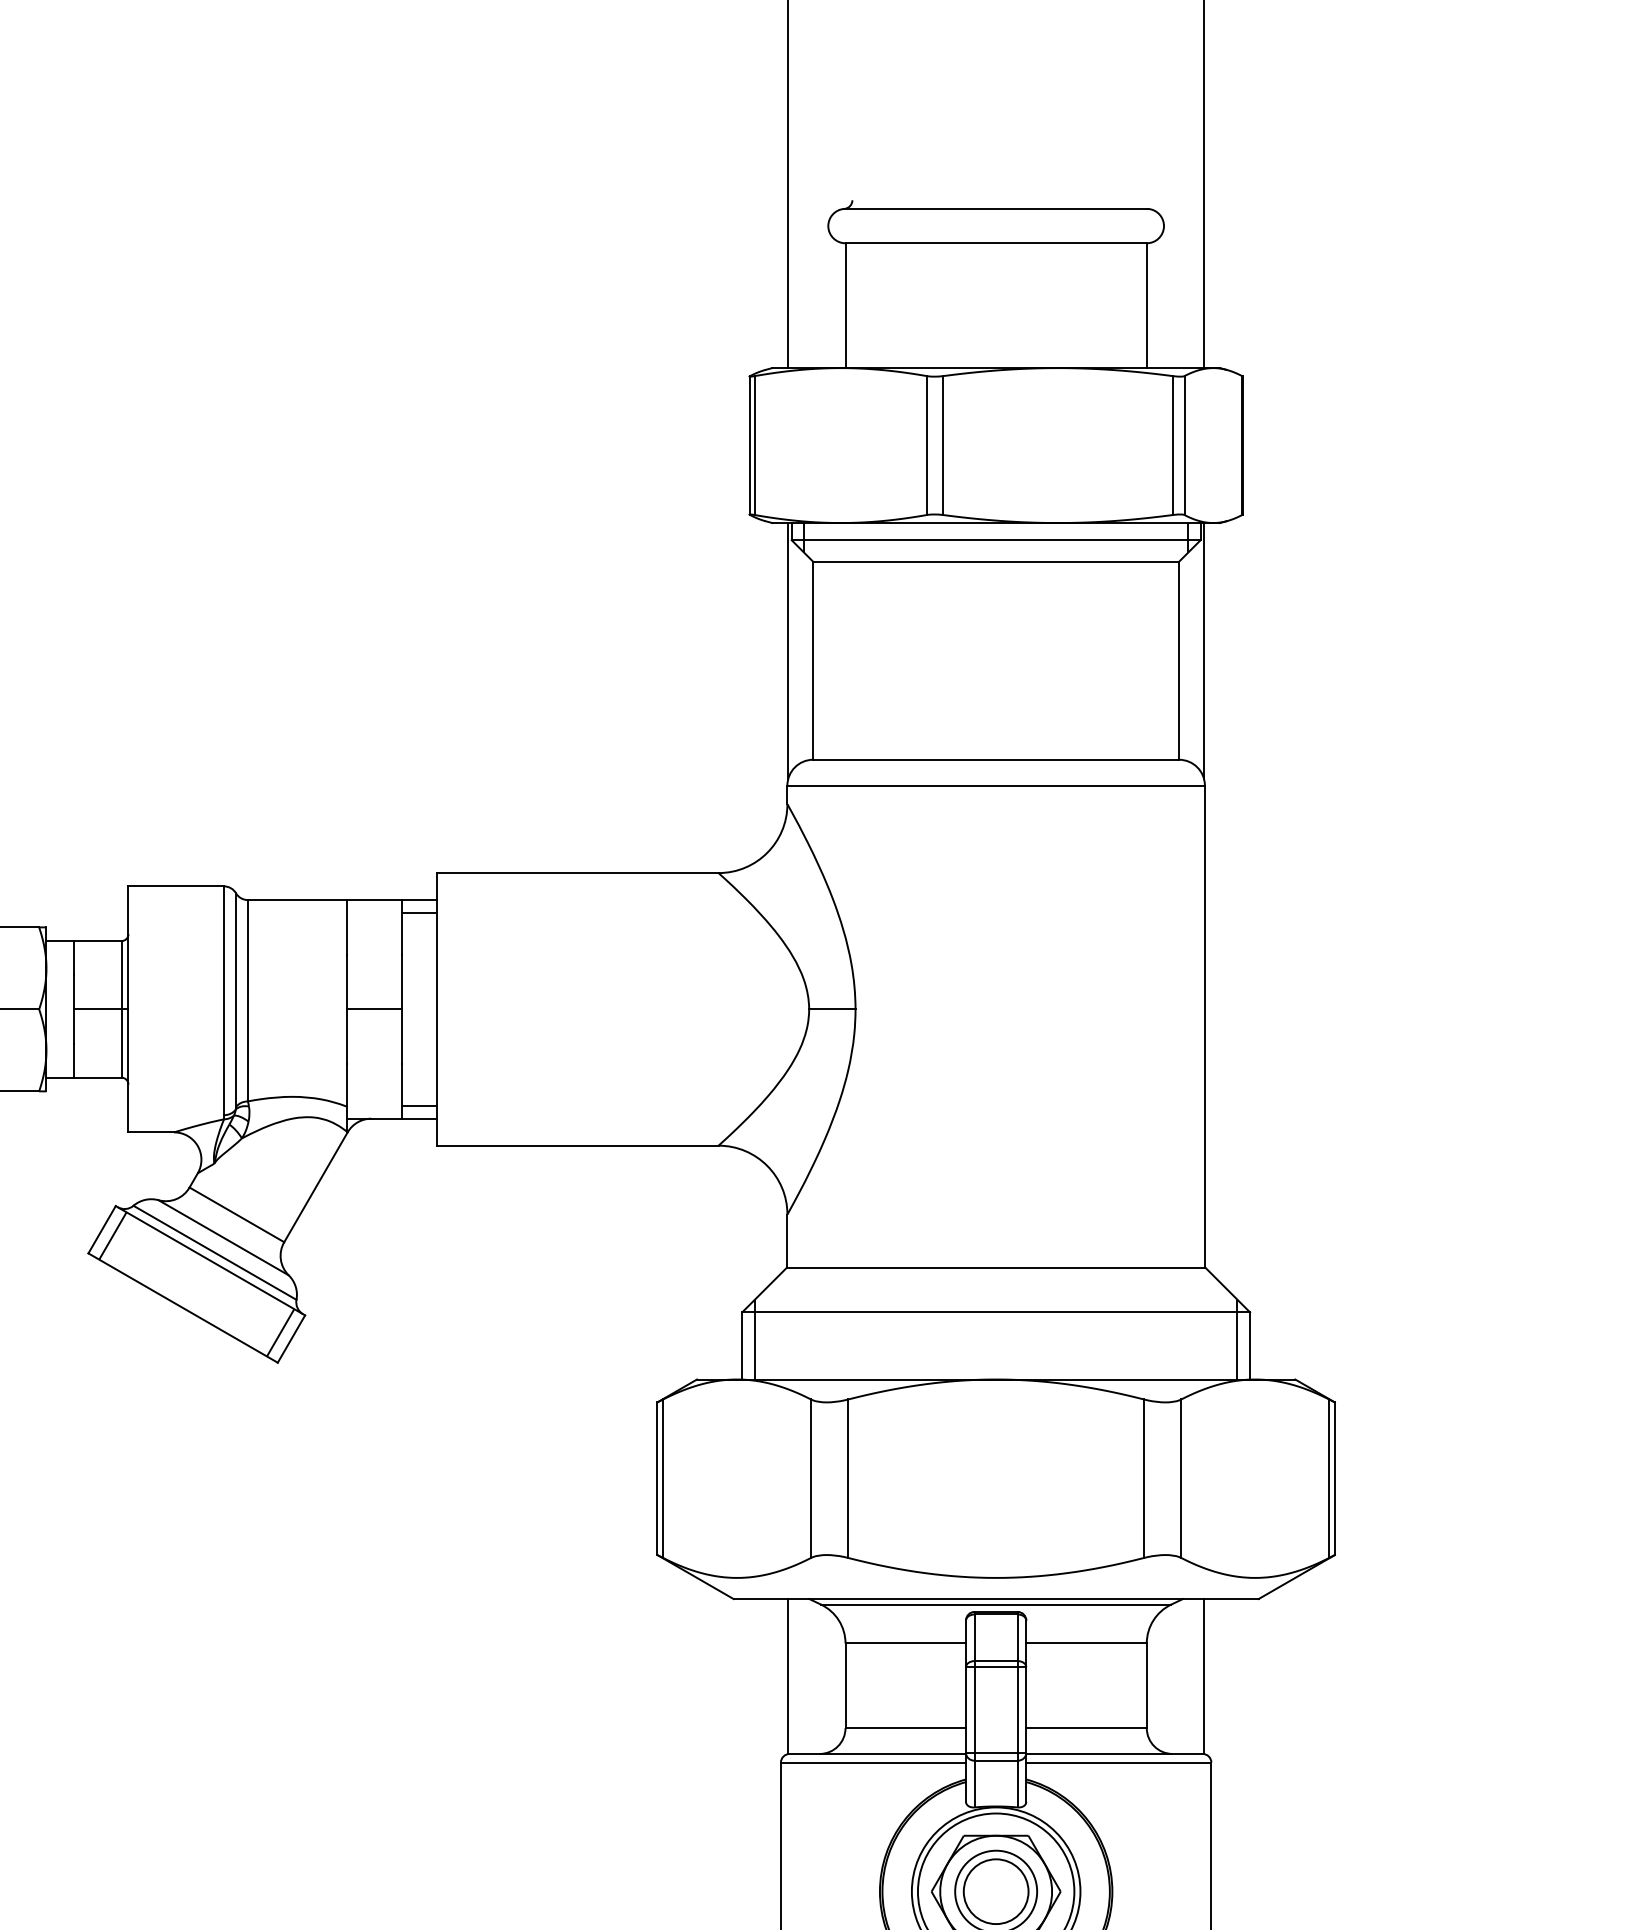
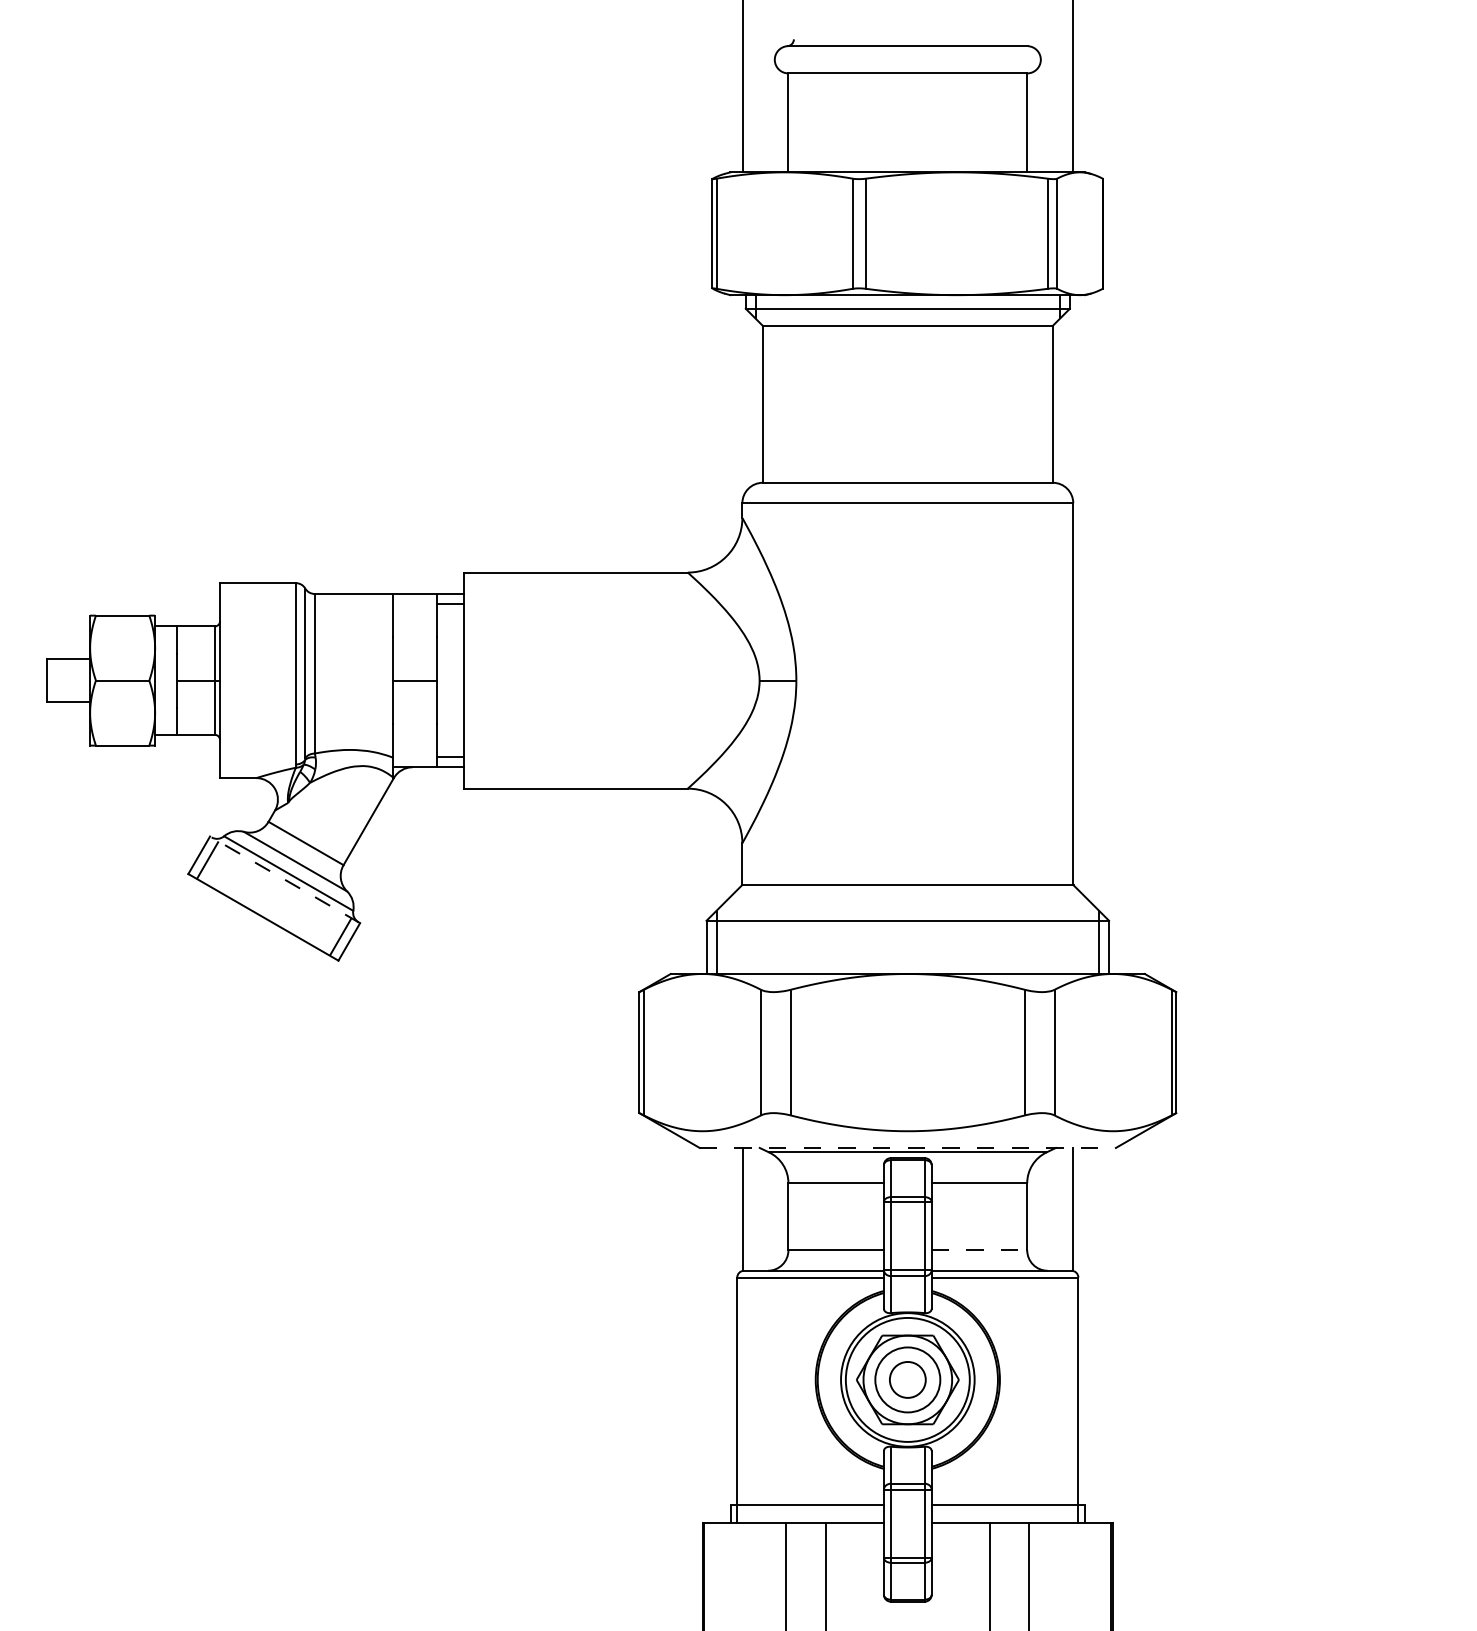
line: (788, 650) -> (743, 396), removed
line: (1203, 650) -> (1072, 396), removed
line: (210, 1260) -> (285, 879), solid -> dashed
line: (997, 1598) -> (908, 1147), solid -> dashed
line: (1086, 1728) -> (979, 1250), solid -> dashed
circle: (995, 1891) -> (907, 1379), size x0.7

